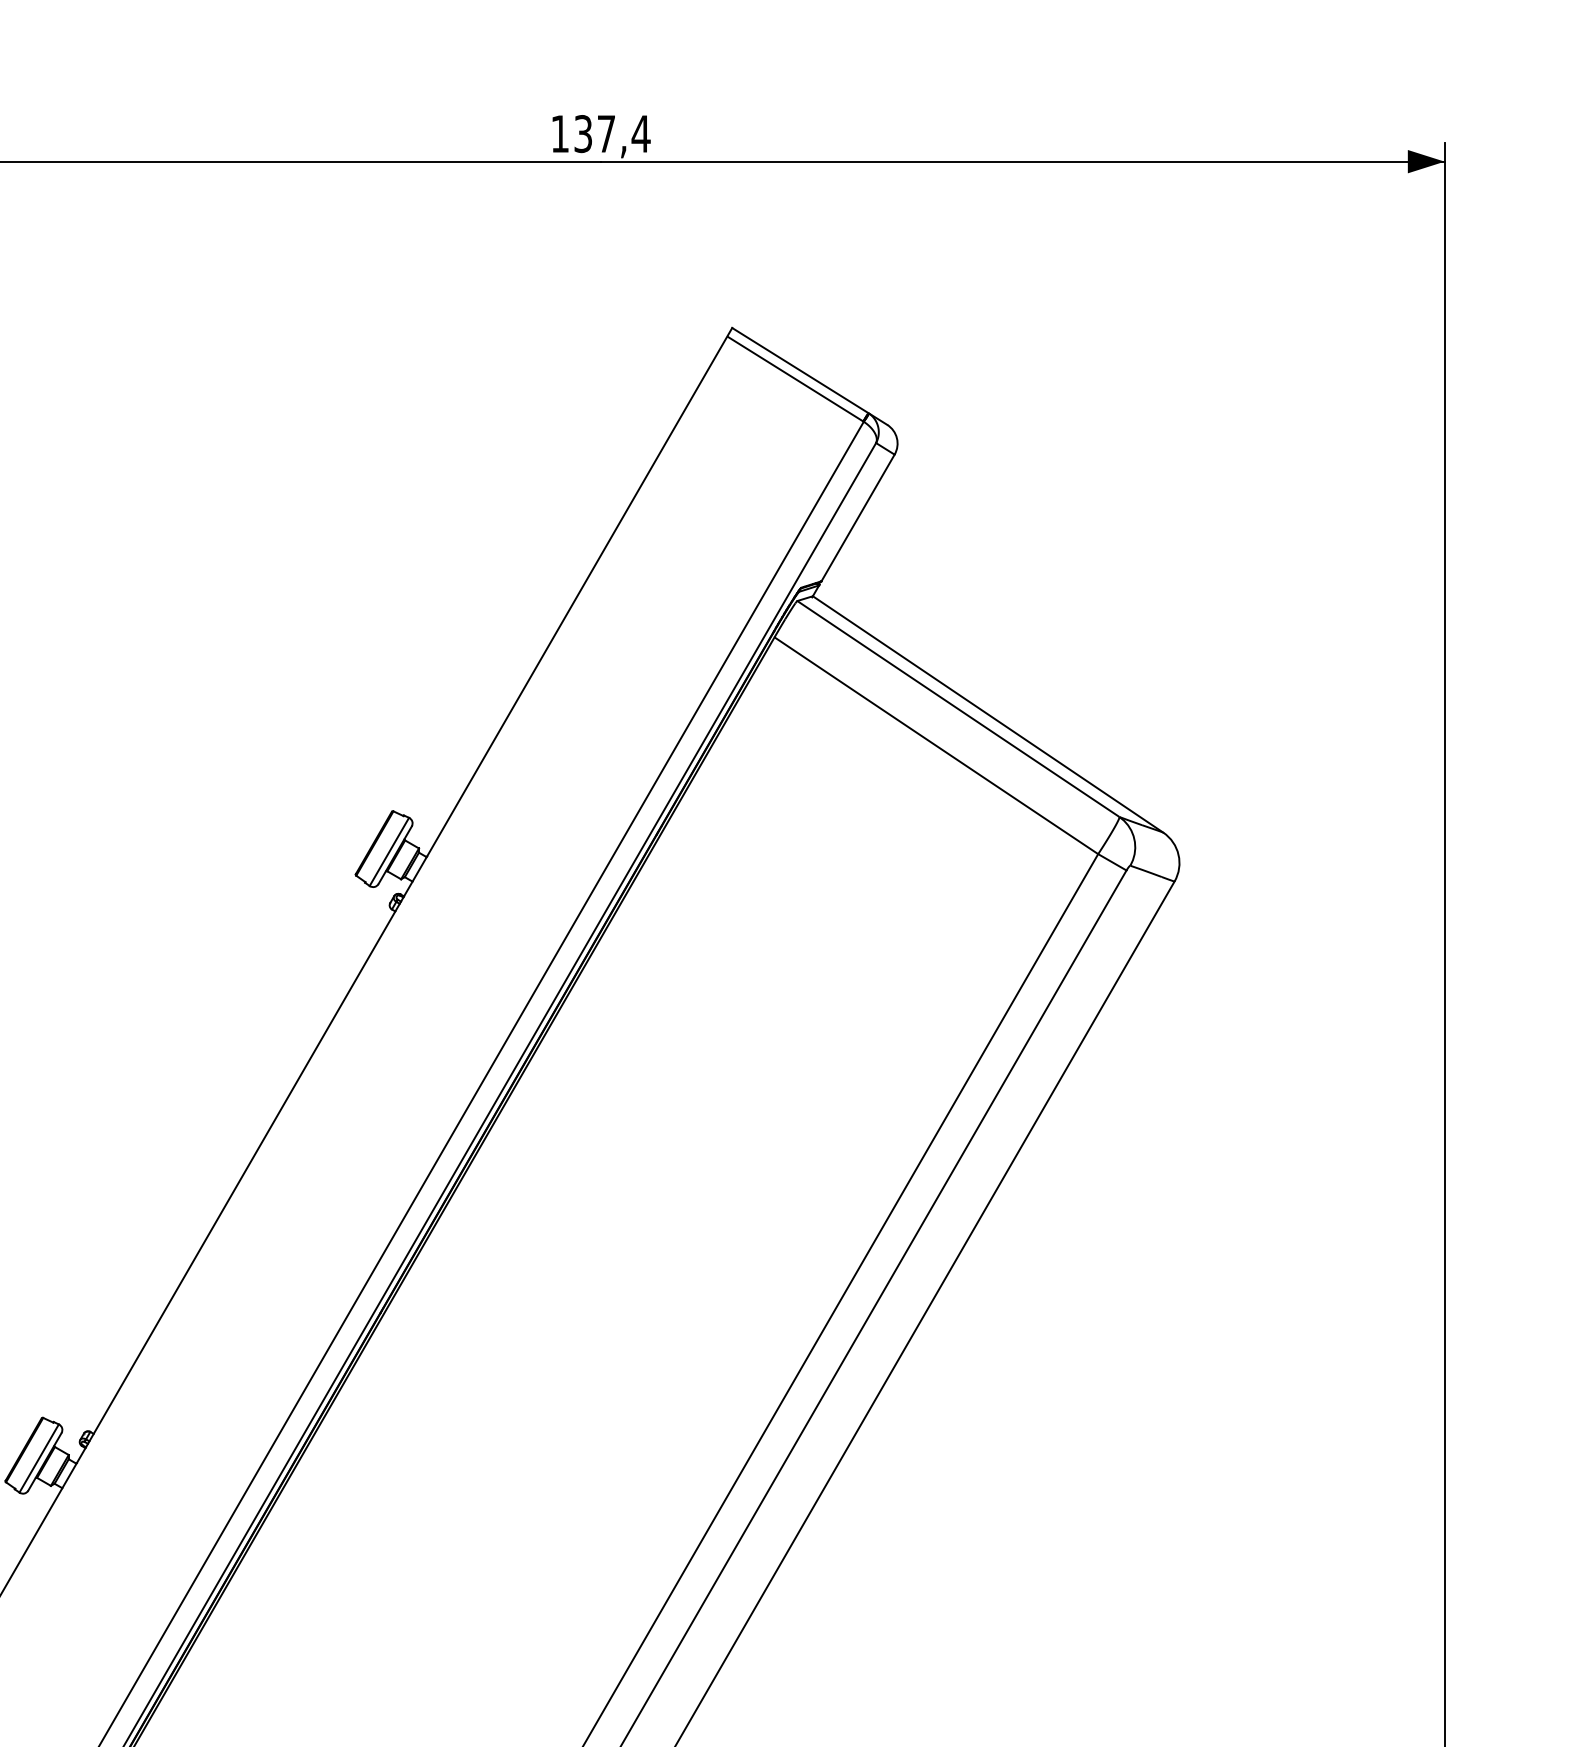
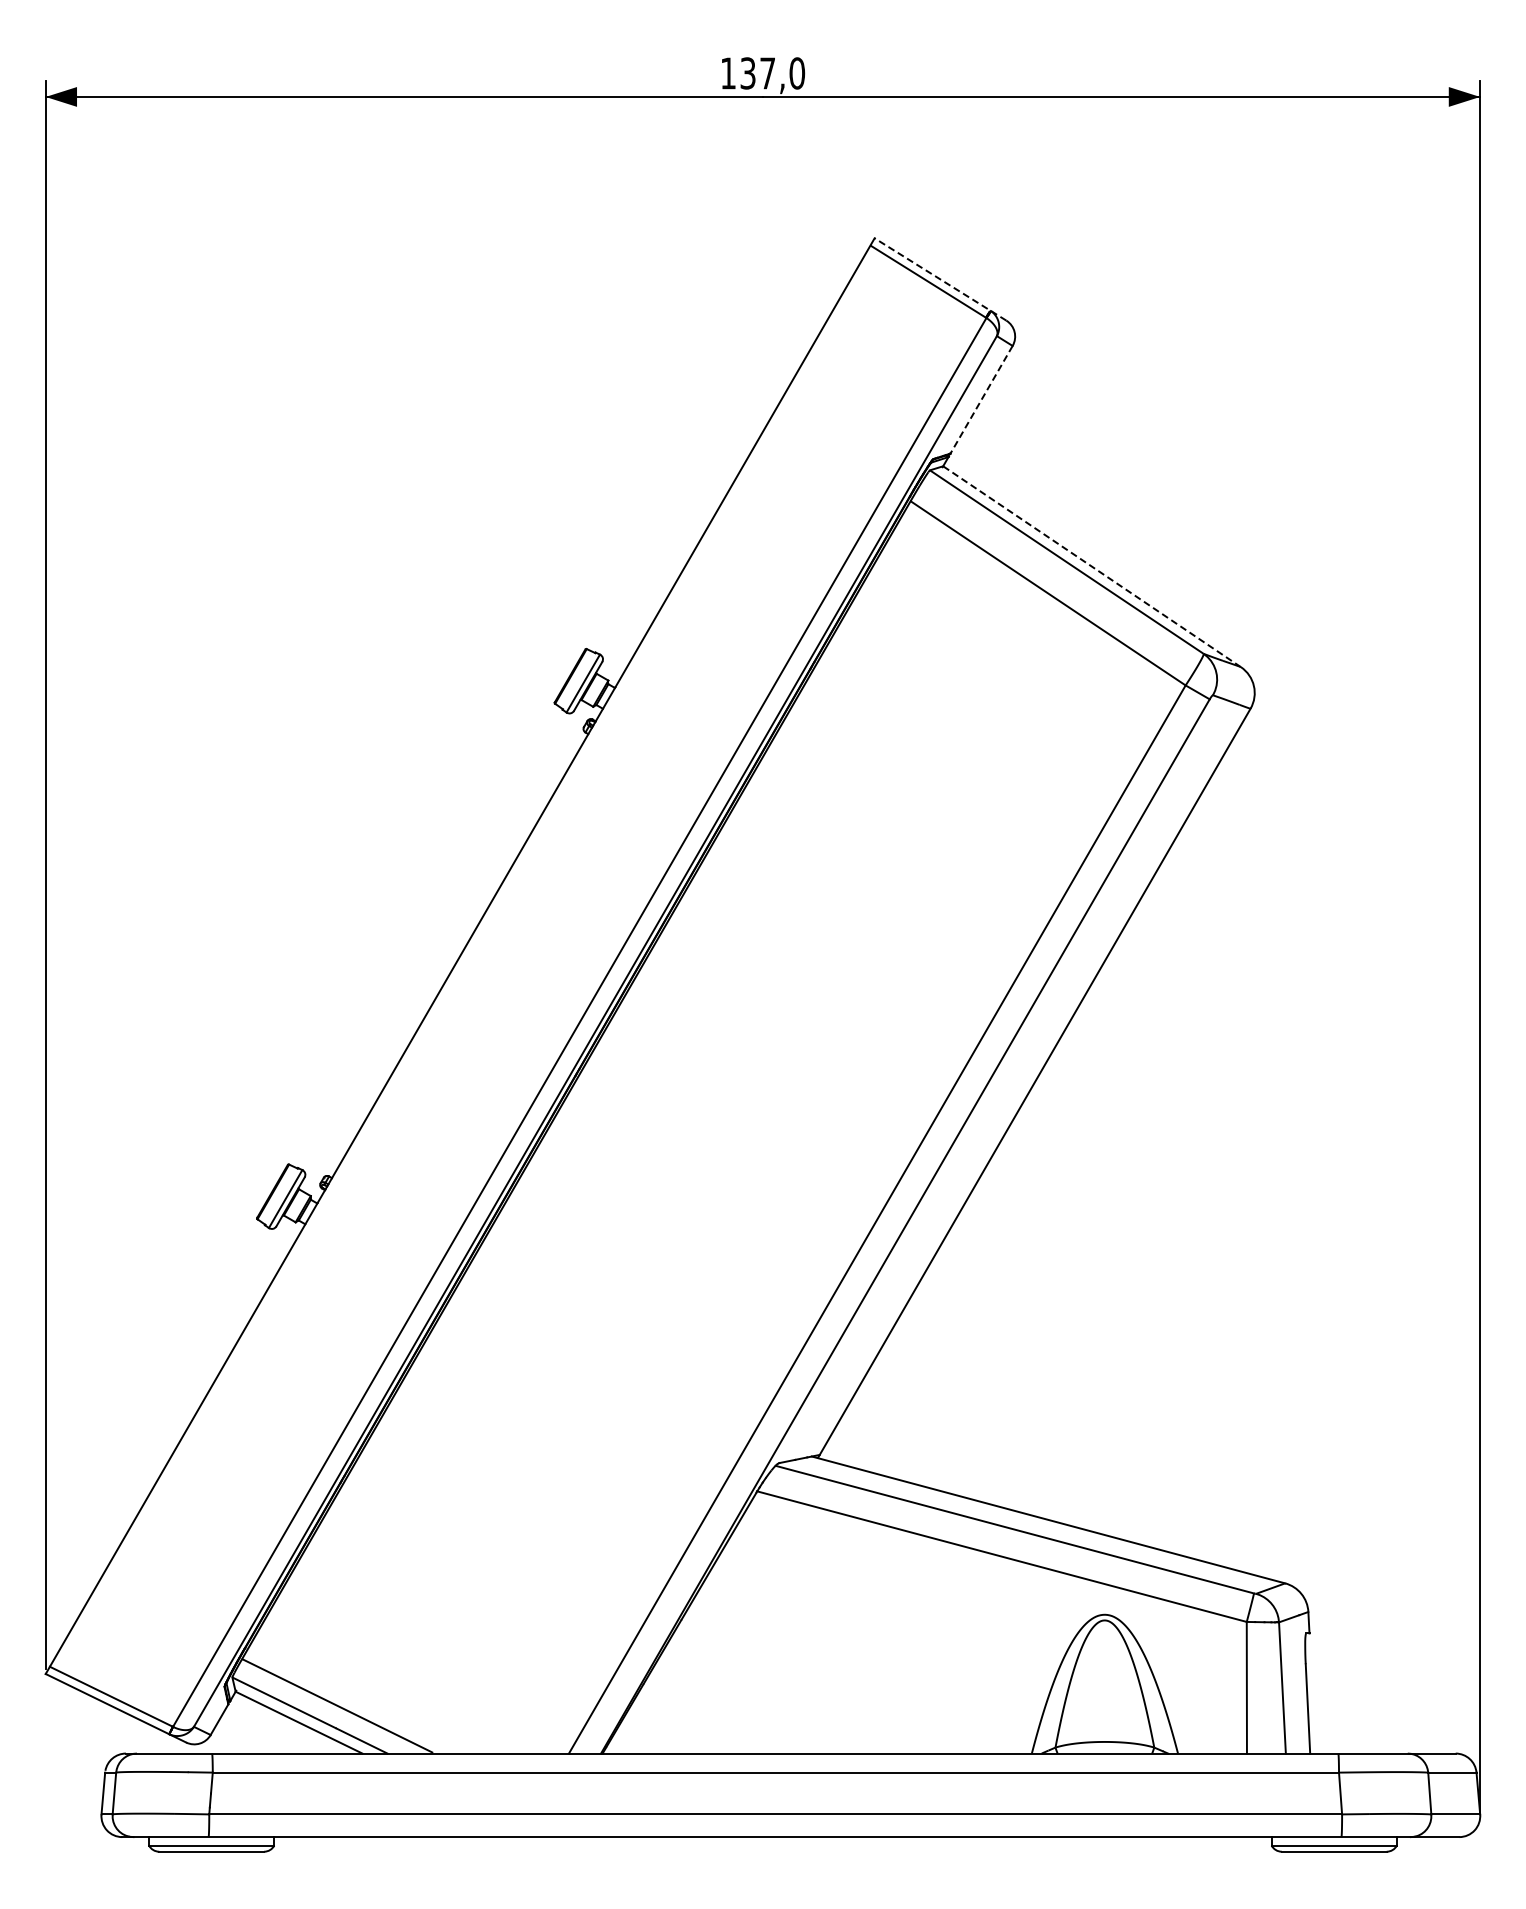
text: (641, 134) -> (797, 73), 137,4 -> 137,0
line: (809, 376) -> (940, 279), solid -> dashed
line: (857, 518) -> (981, 400), solid -> dashed
line: (988, 714) -> (1092, 566), solid -> dashed

